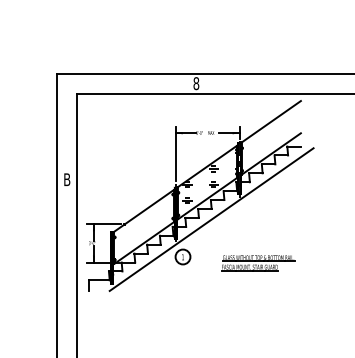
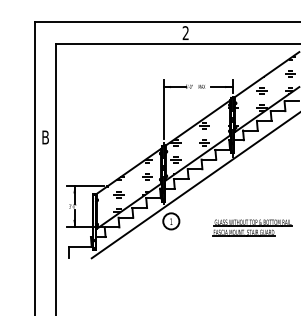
text: (196, 83) -> (185, 33), 8 -> 2
hatch: (269, 138) -> (265, 92), added
hatch: (147, 223) -> (132, 185), added

